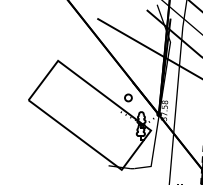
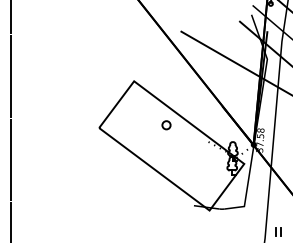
part: (128, 98) -> (166, 125), moved

